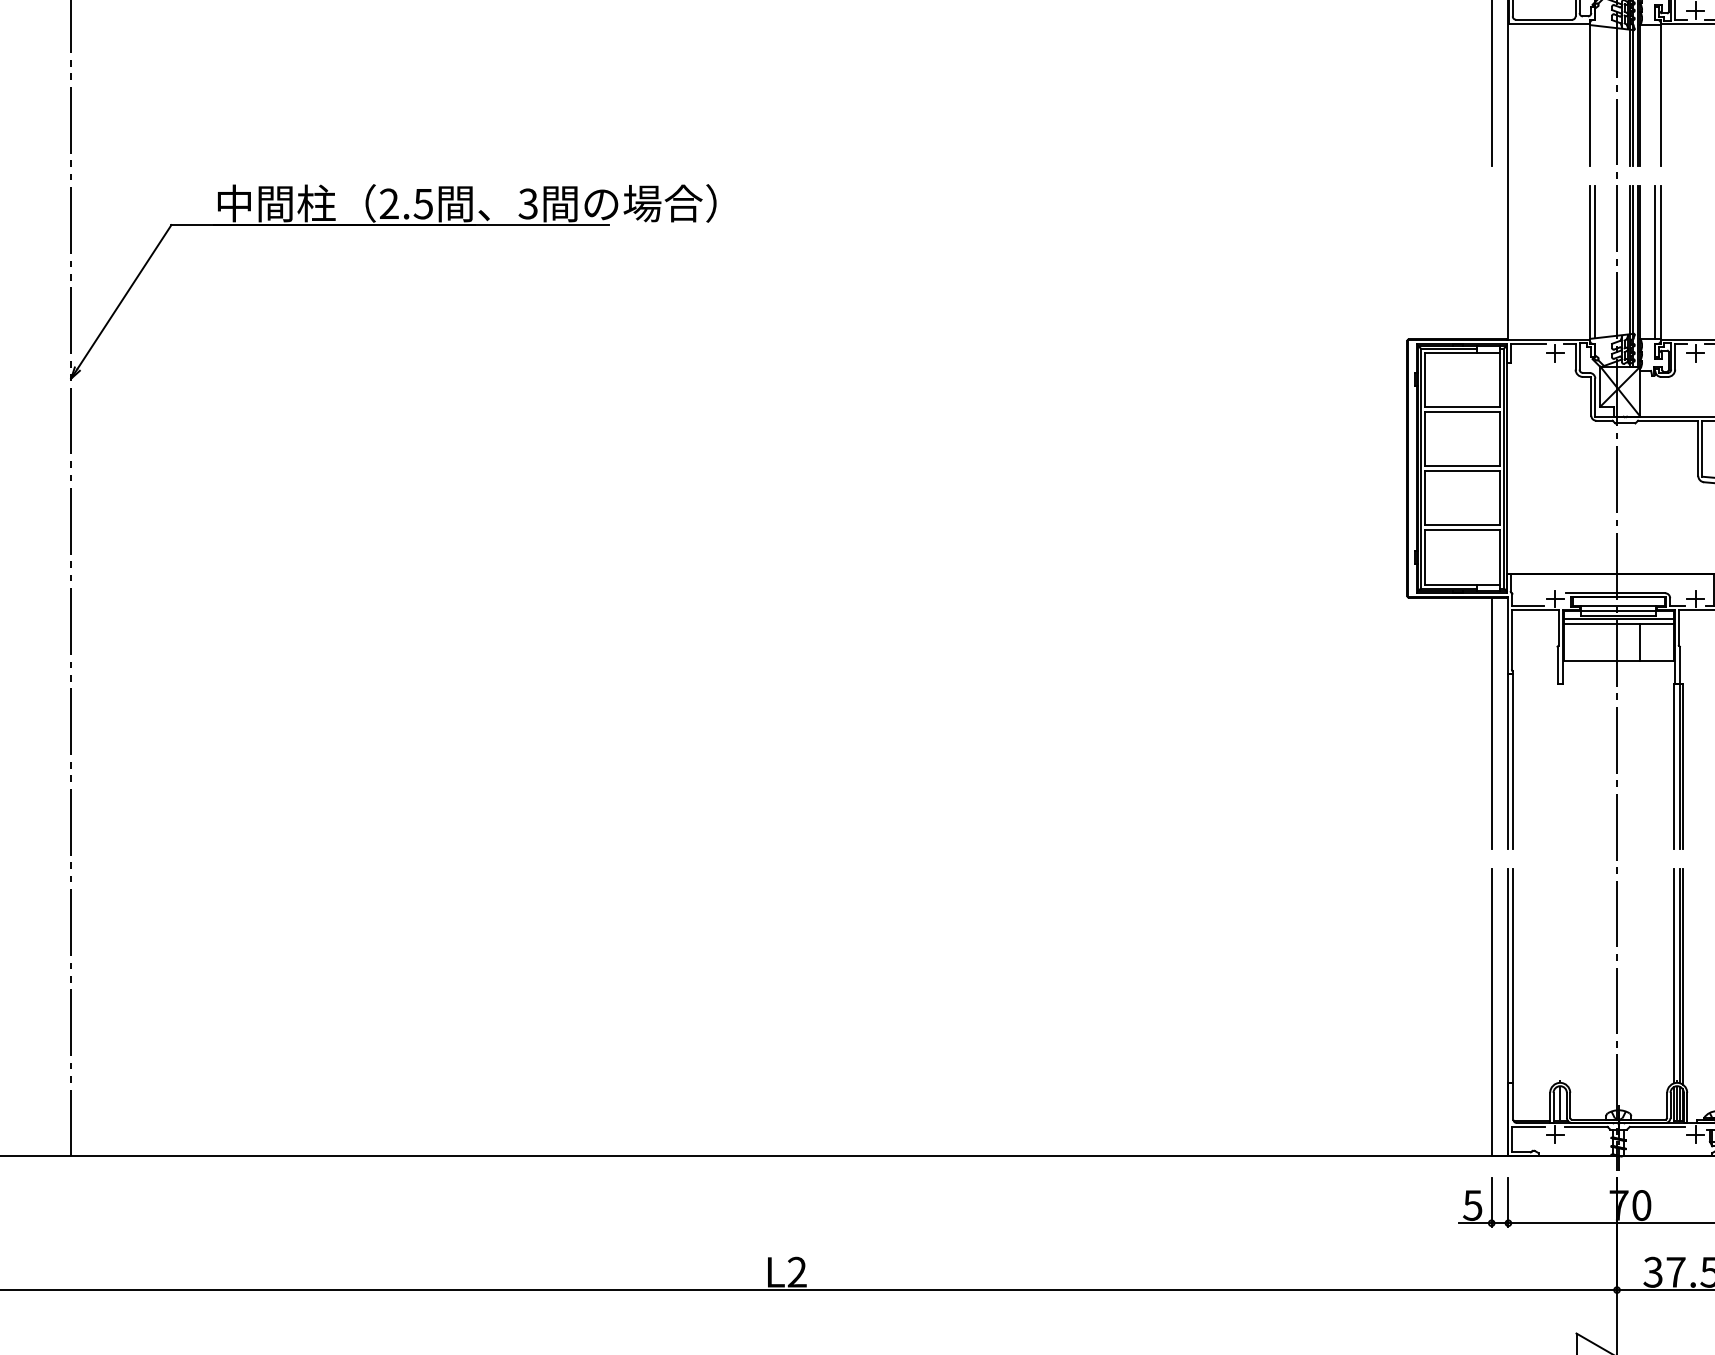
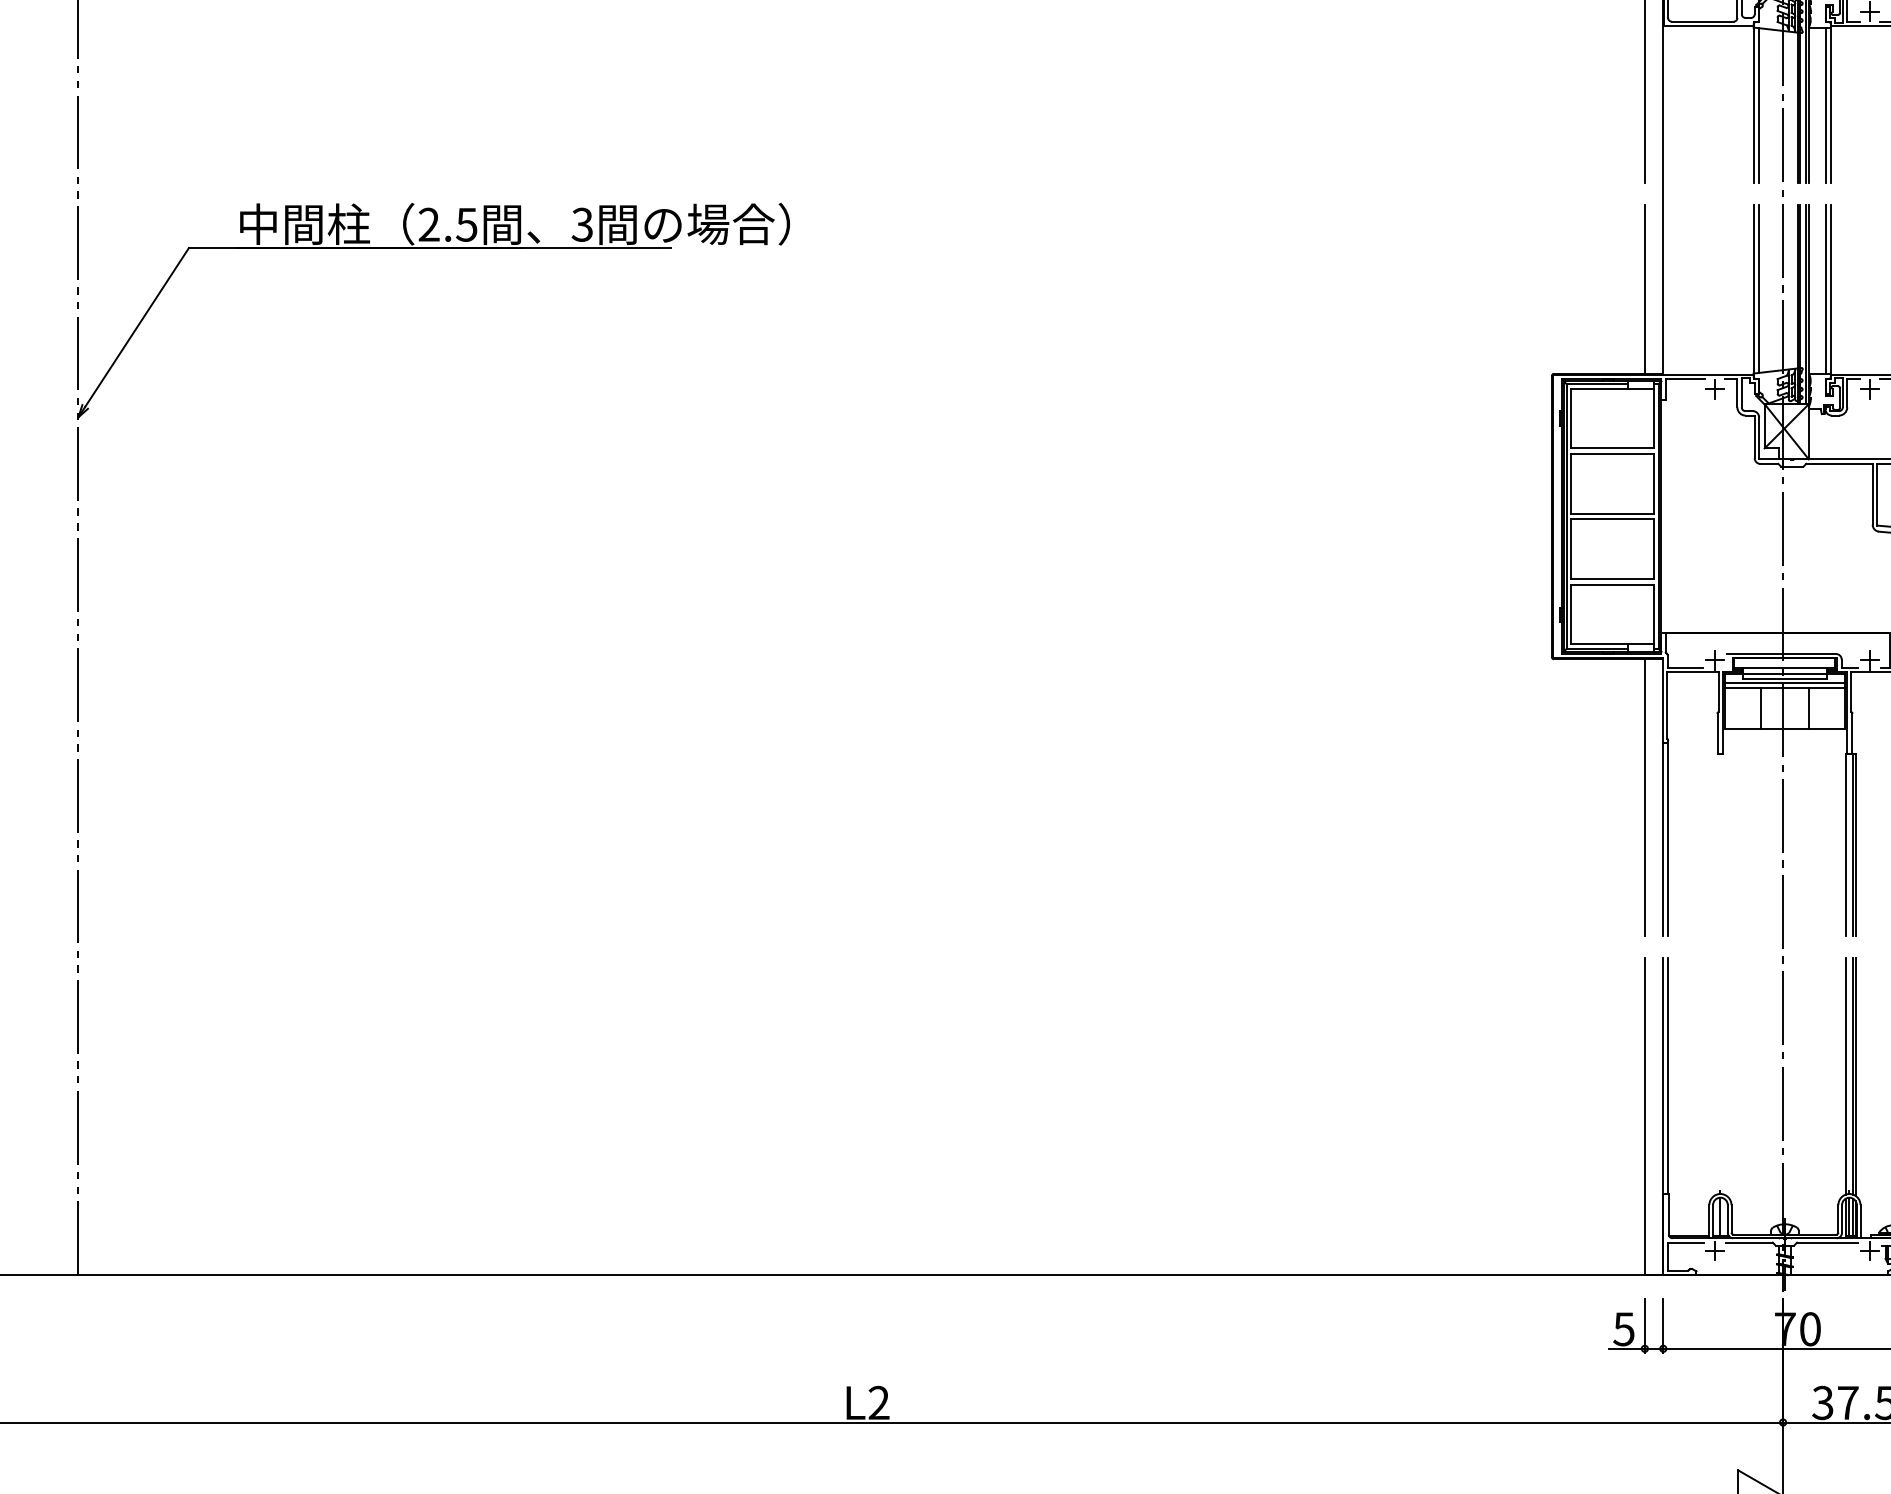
line: (1655, 94) -> (1825, 104), added
line: (1595, 95) -> (1759, 105), added
line: (1491, 261) -> (1644, 288), added
line: (1597, 641) -> (1761, 707), added

